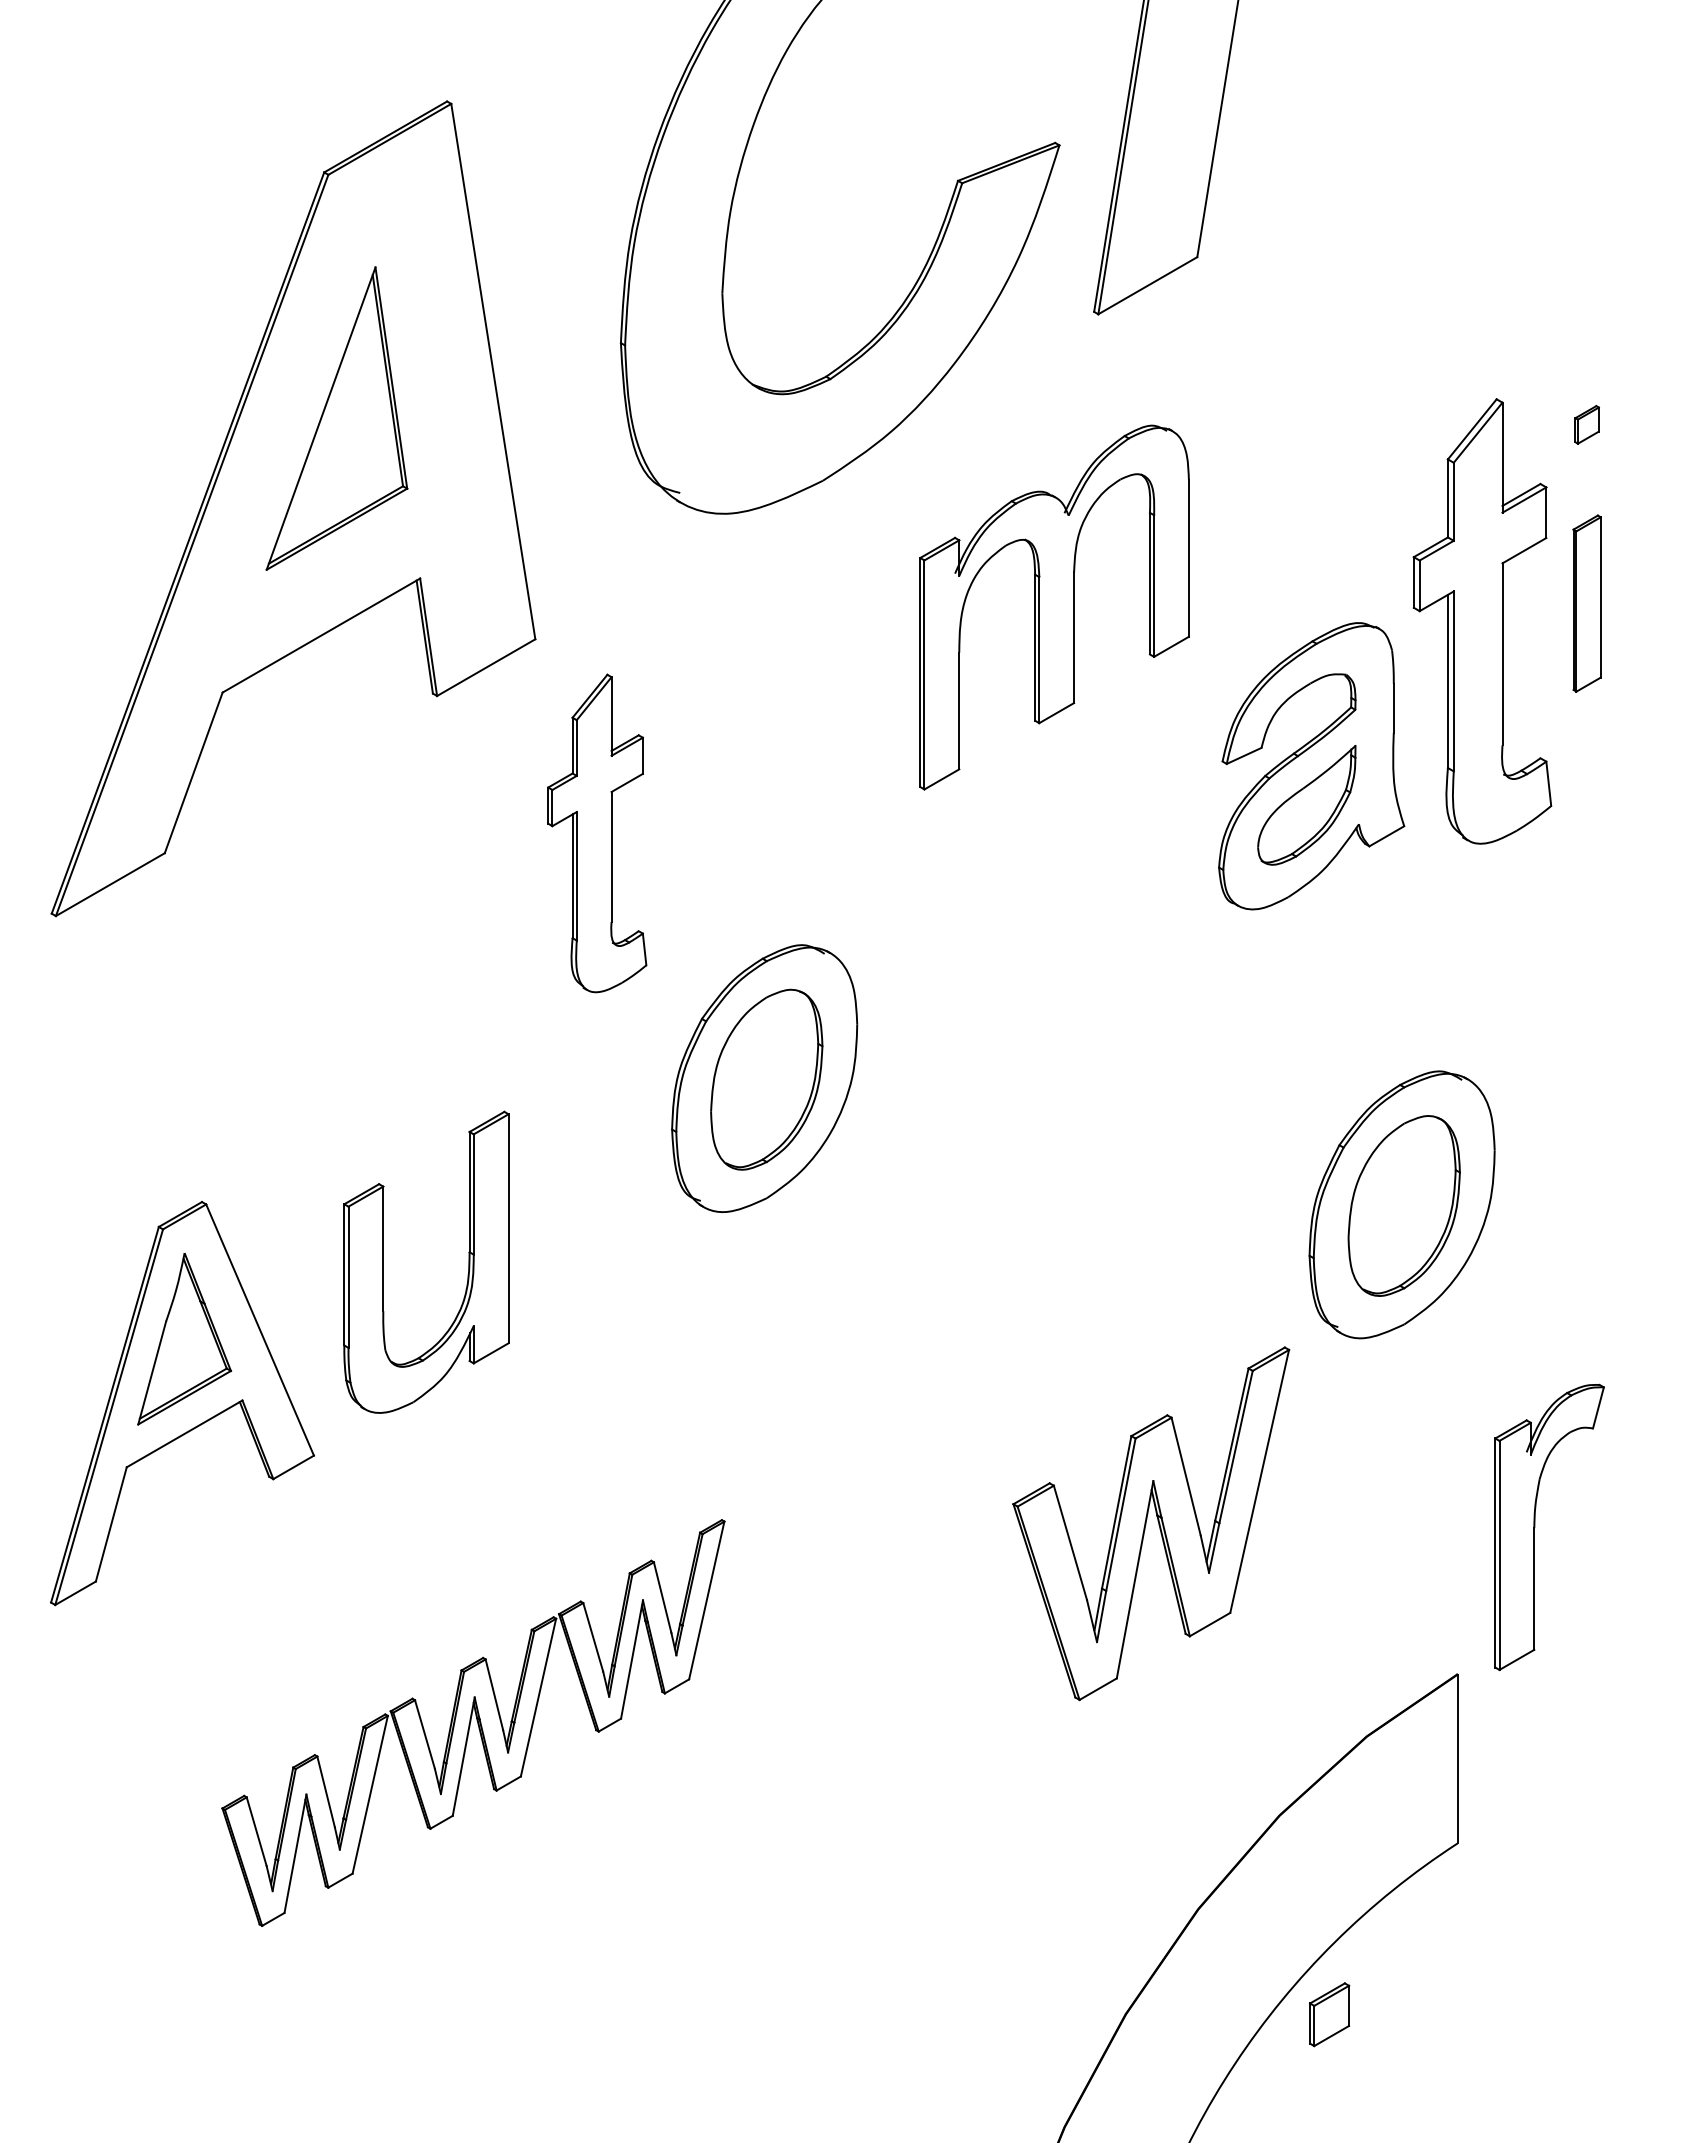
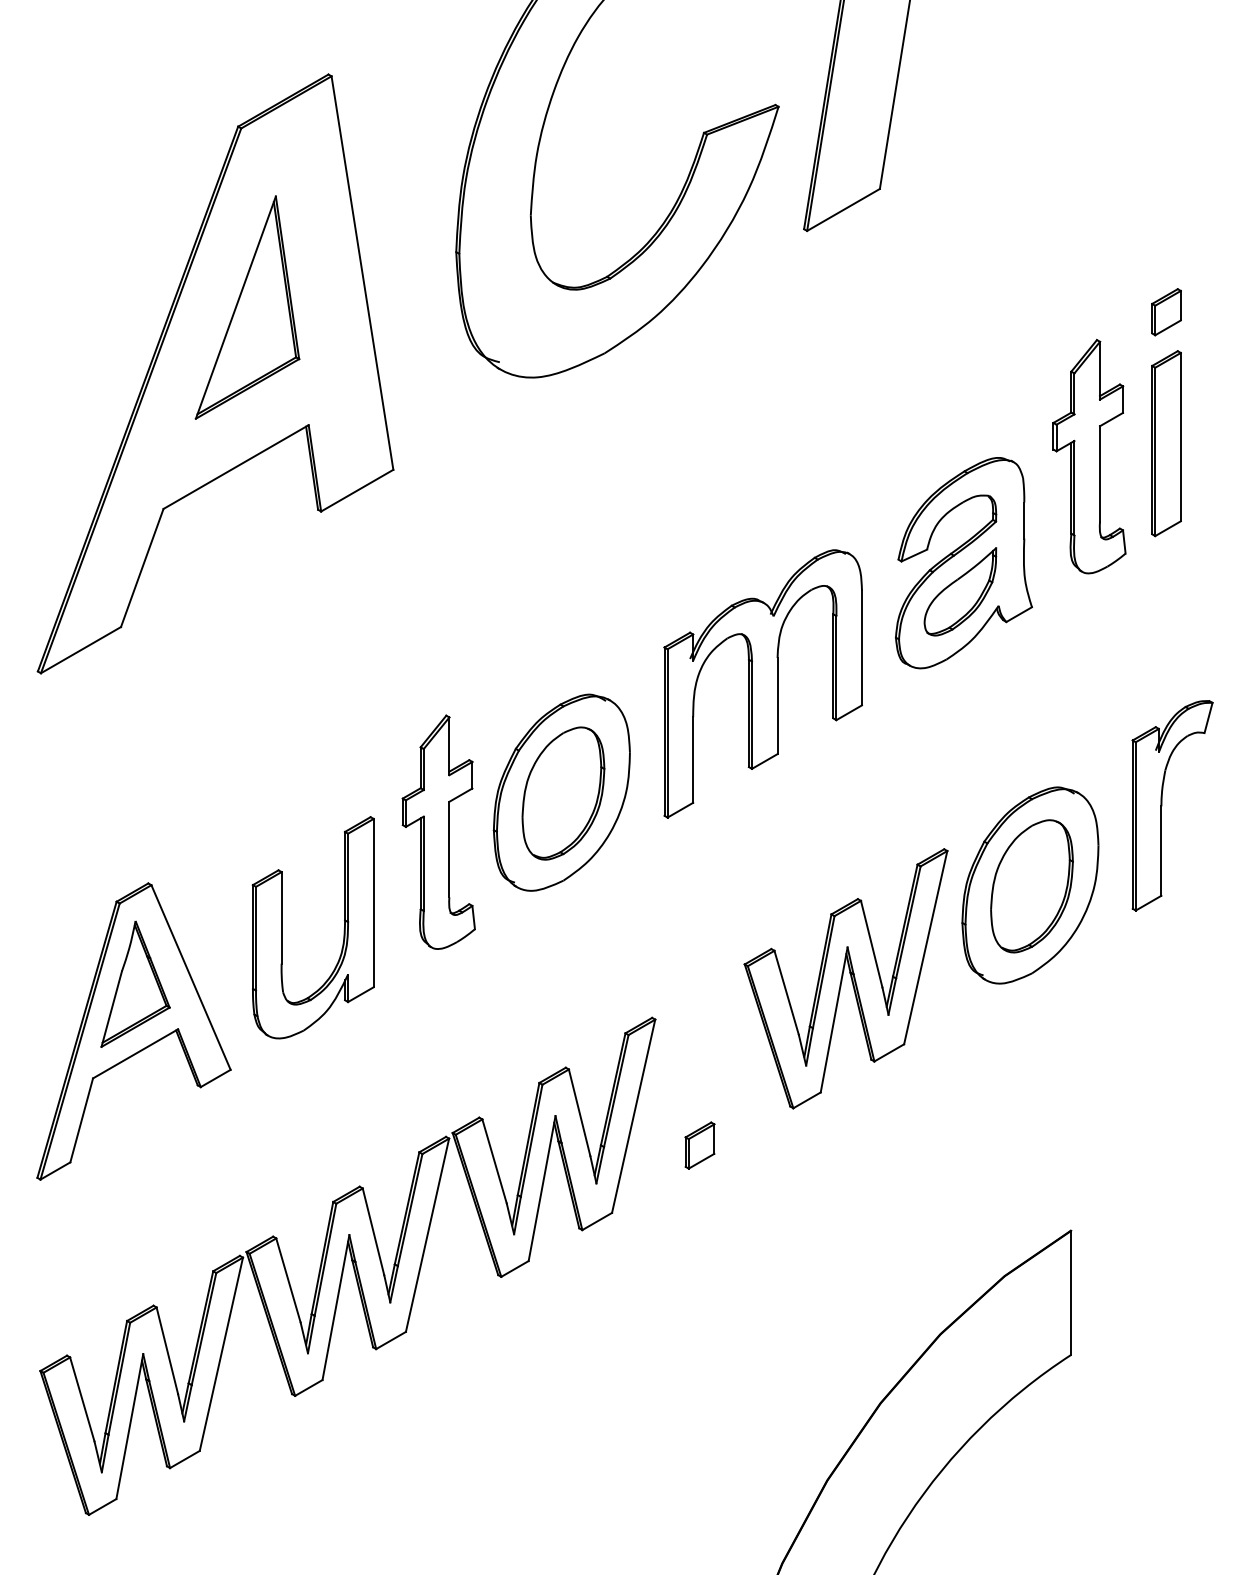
part: (1586, 424) -> (1165, 311), size x1.67
part: (1586, 603) -> (1165, 443), size x1.43
part: (1054, 607) -> (763, 683), moved
part: (1482, 621) -> (1089, 456), size x0.71
part: (597, 833) -> (439, 832), moved
part: (1151, 1523) -> (846, 978), moved
part: (1535, 1527) -> (1162, 805), moved
part: (473, 1722) -> (347, 1265), size x1.67
part: (1329, 2014) -> (699, 1145), moved

